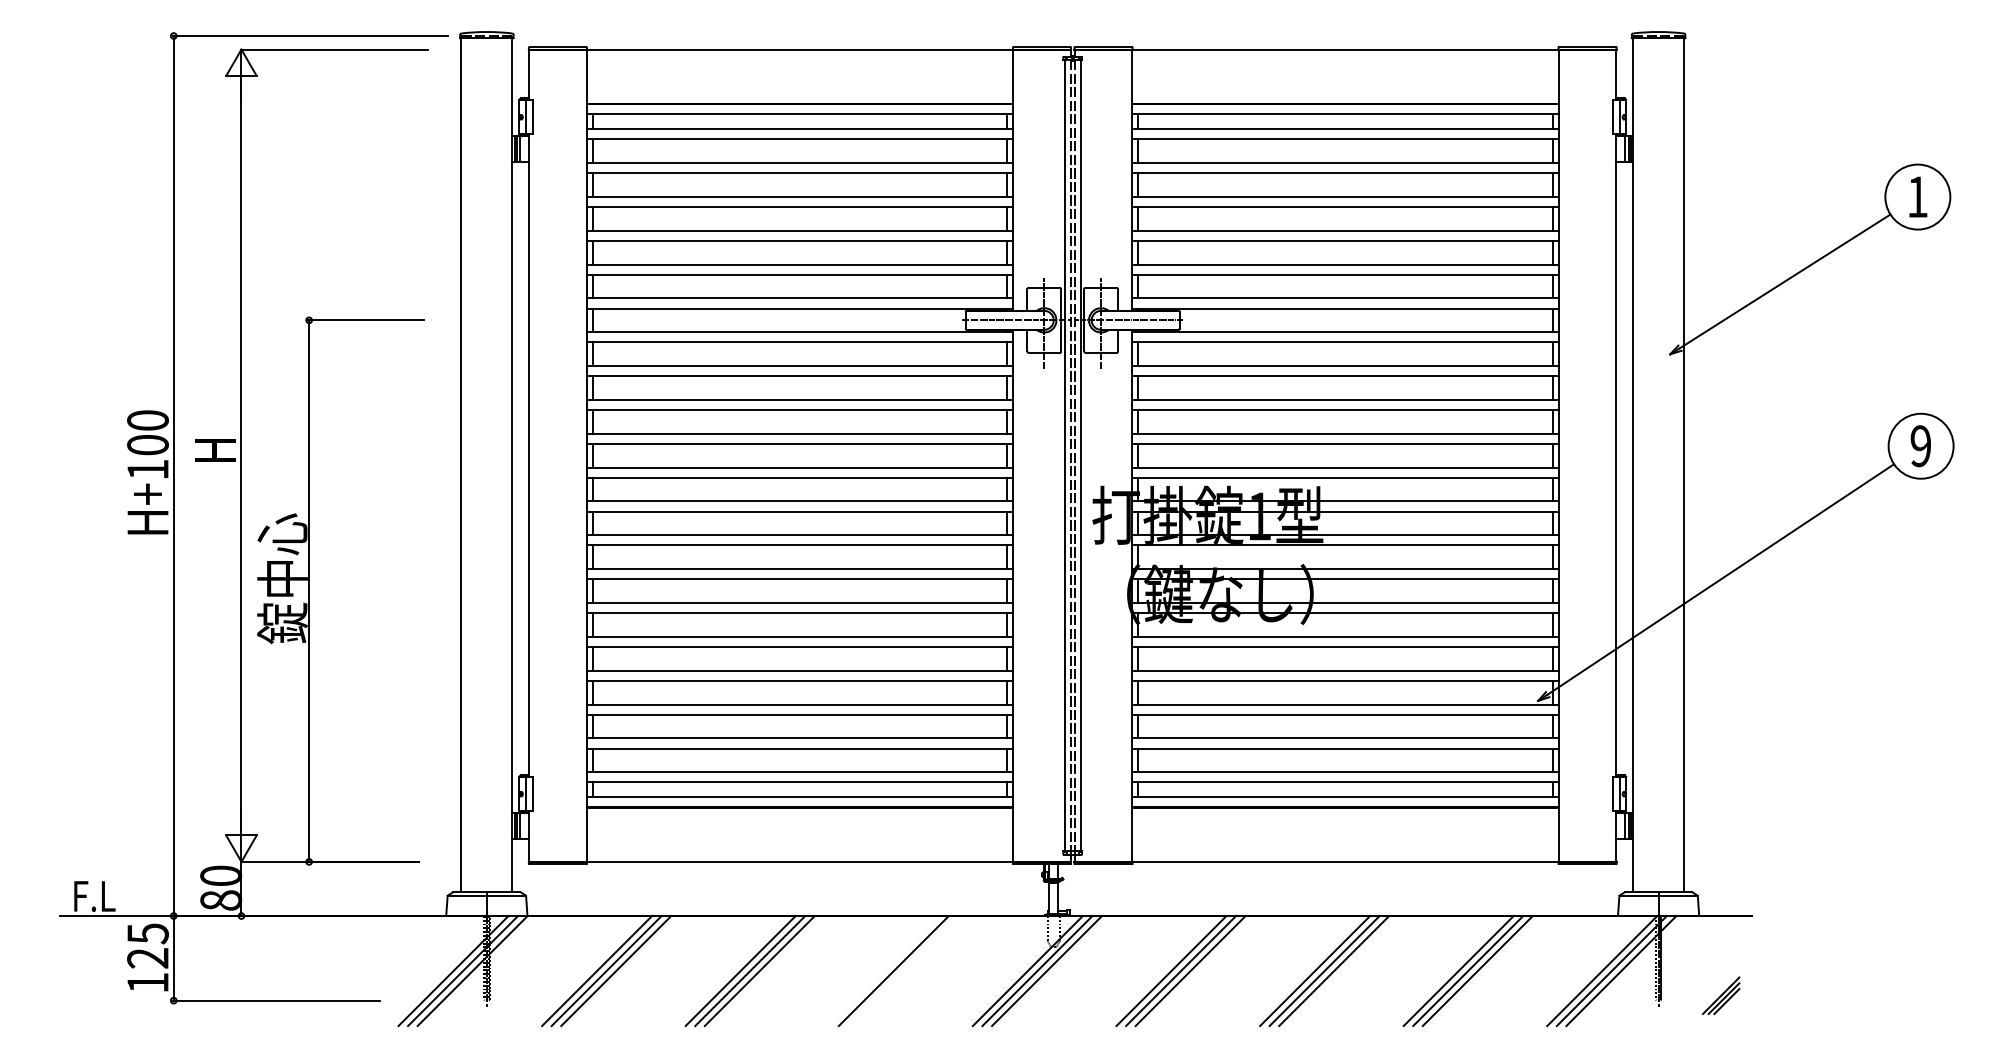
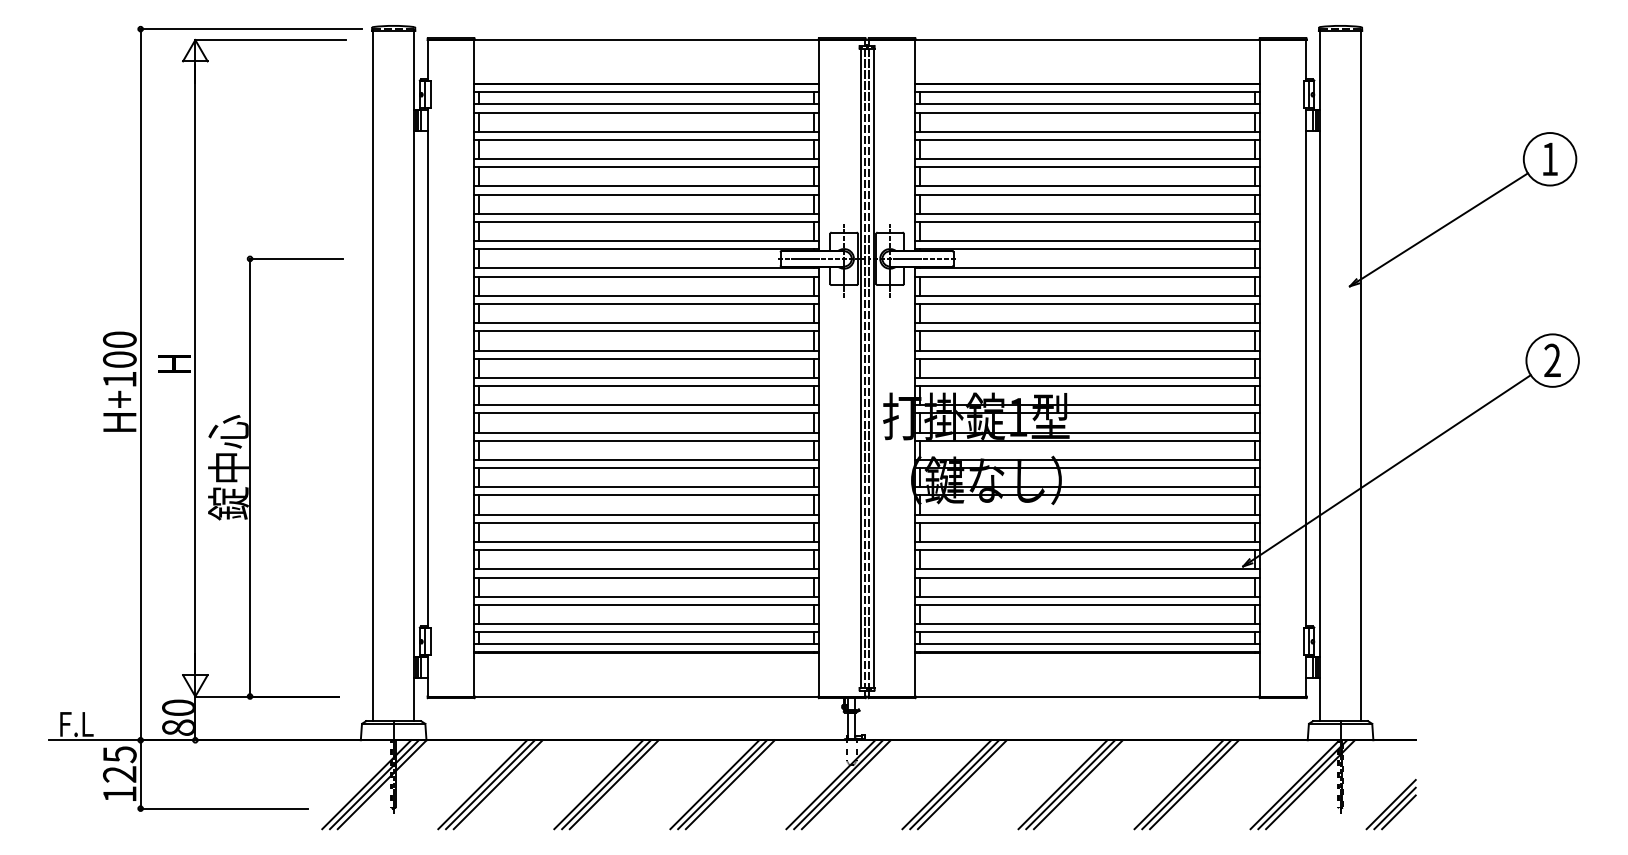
text: (1920, 446) -> (1552, 360), 9 -> 2
line: (884, 971) -> (715, 785), added
line: (903, 971) -> (730, 785), added
part: (1720, 995) -> (1390, 804), size x1.67

